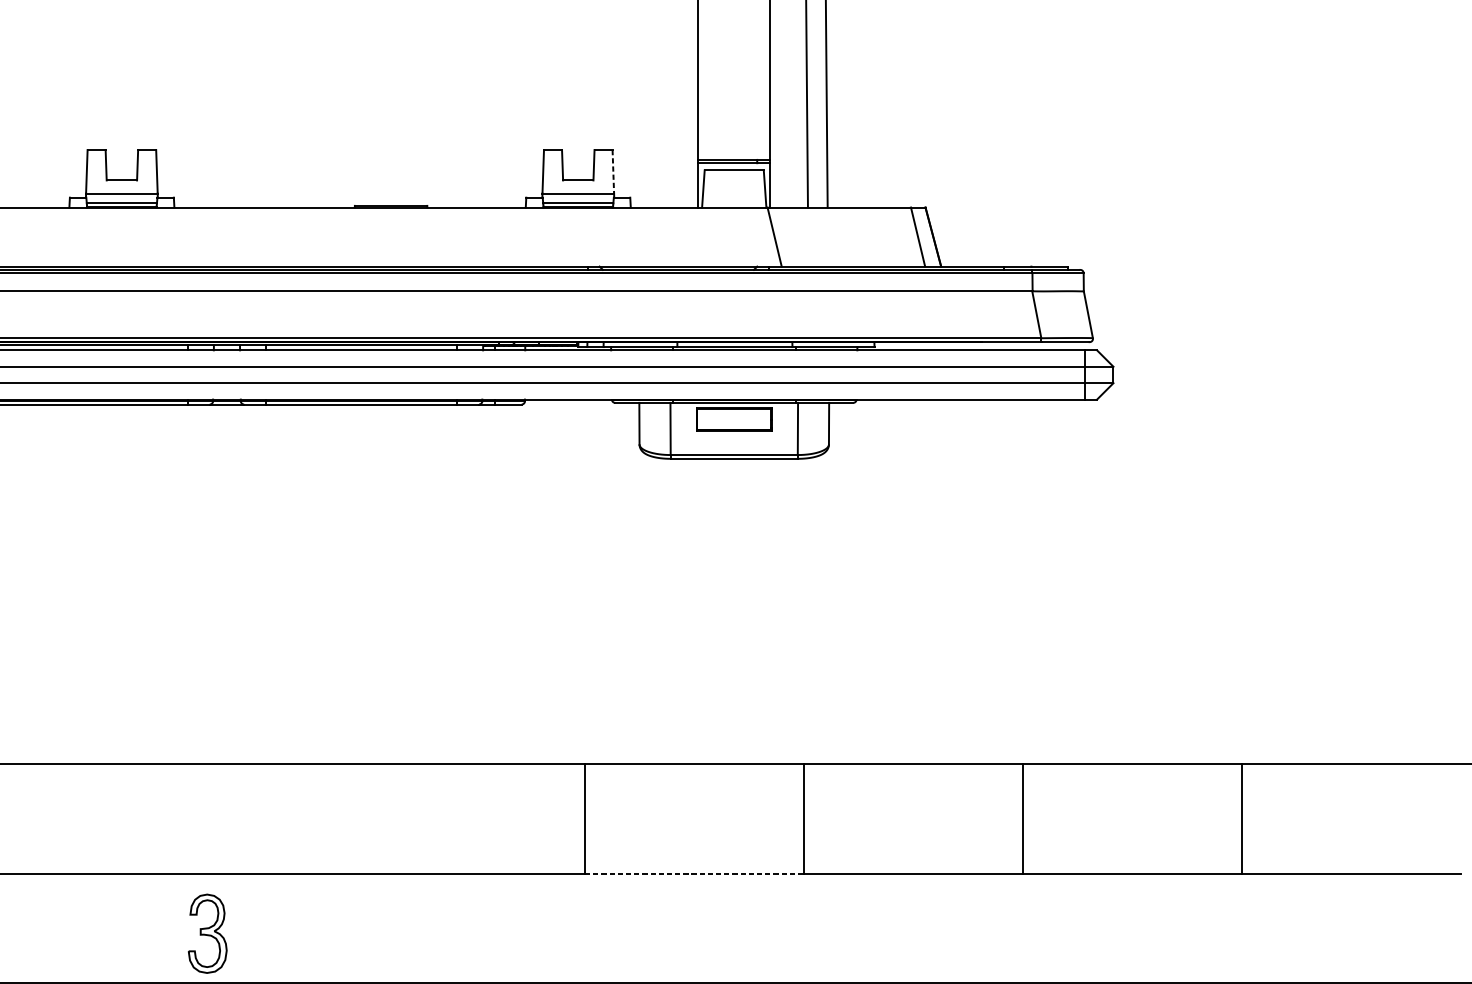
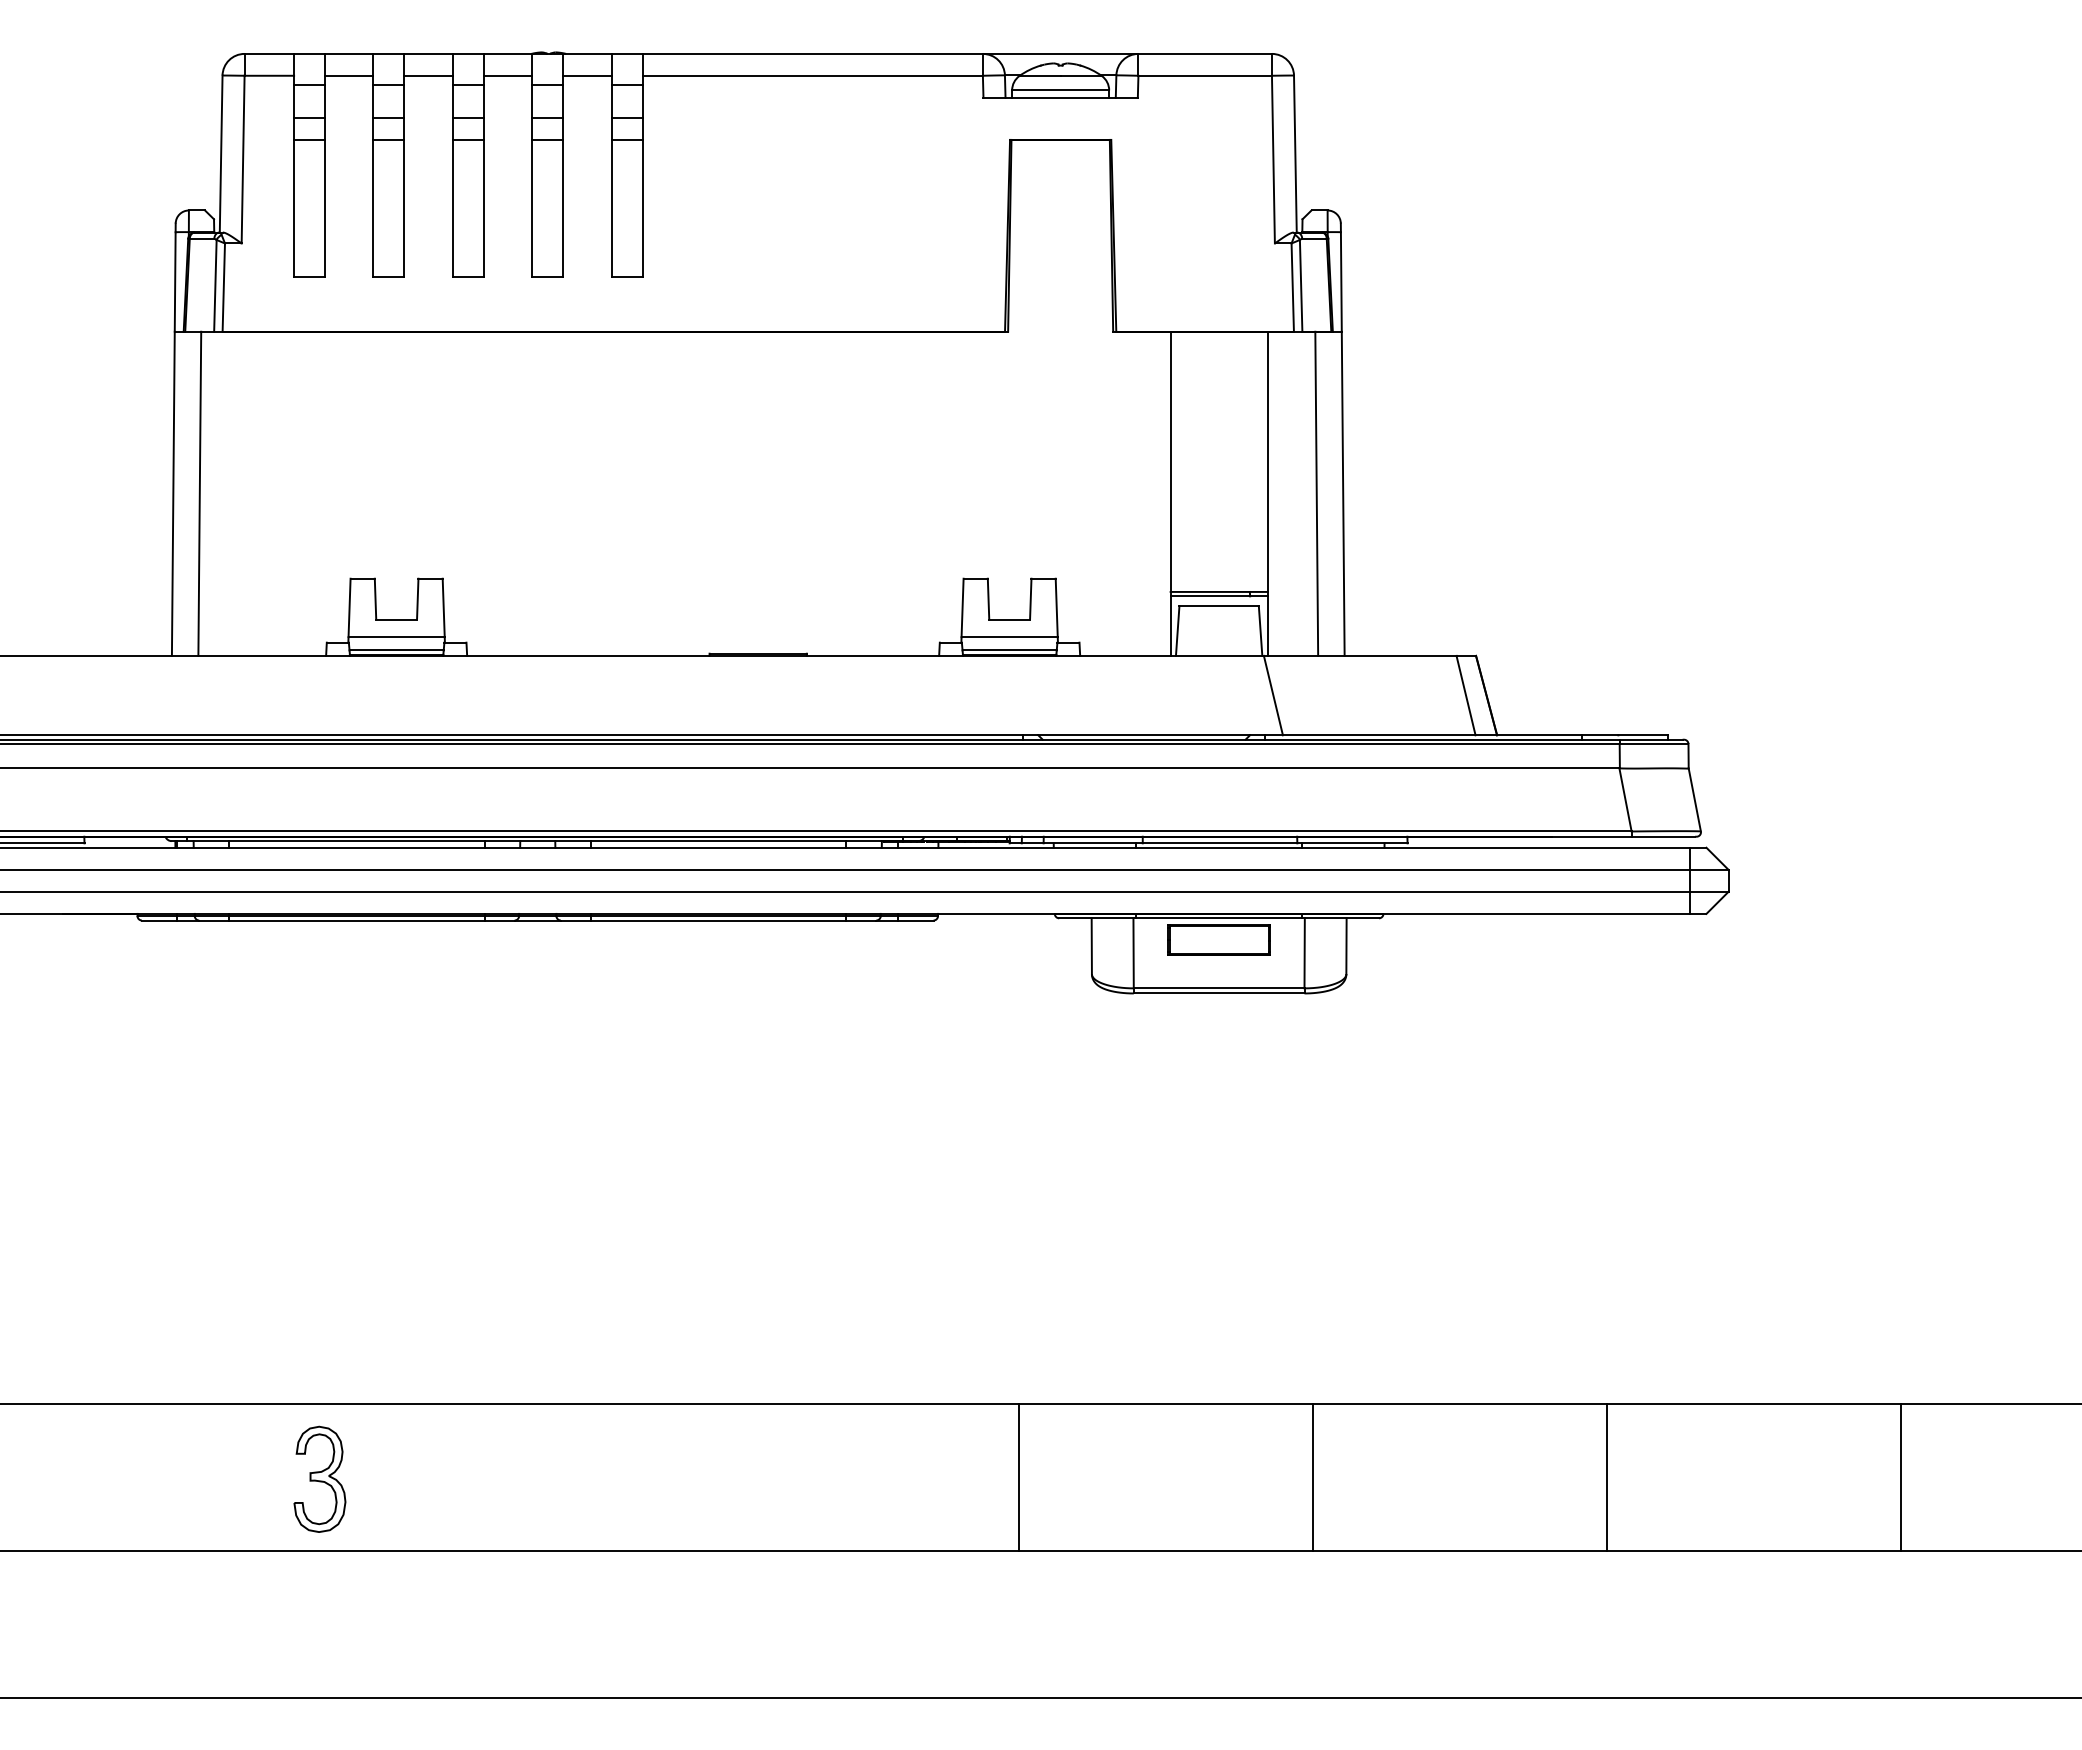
line: (613, 172) -> (1056, 608), dashed -> solid
line: (695, 873) -> (1166, 1550), dashed -> solid
part: (207, 933) -> (319, 1478), moved

